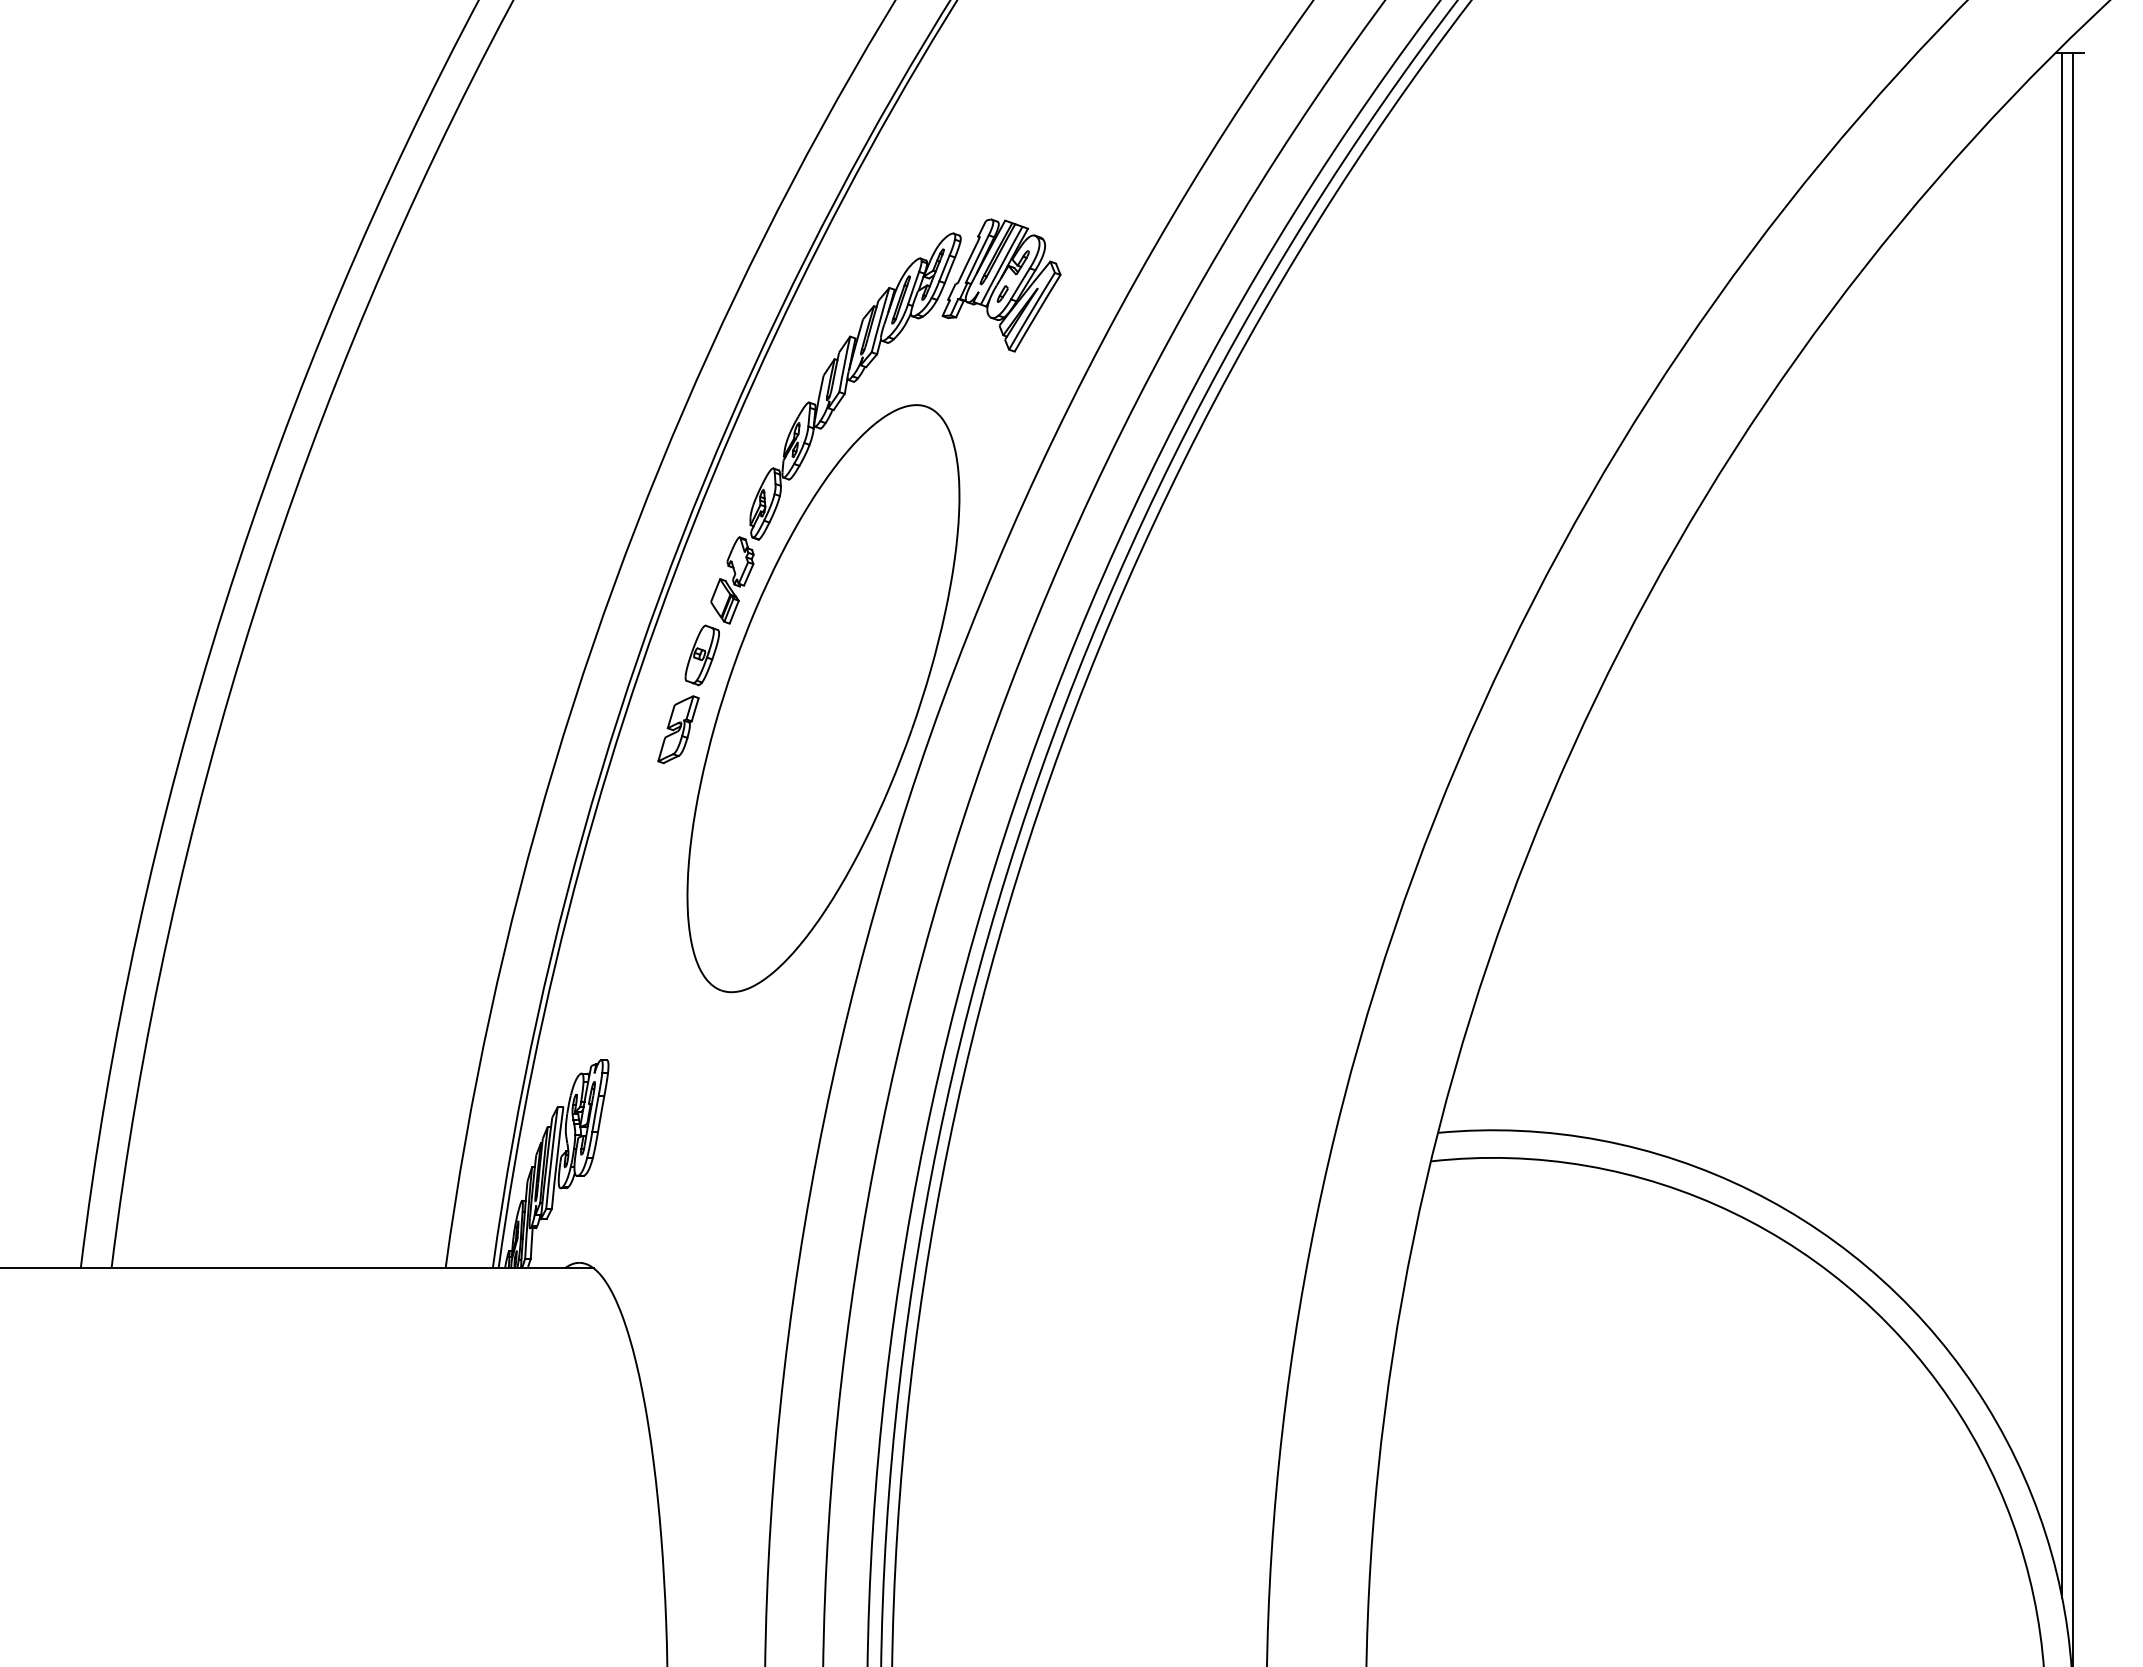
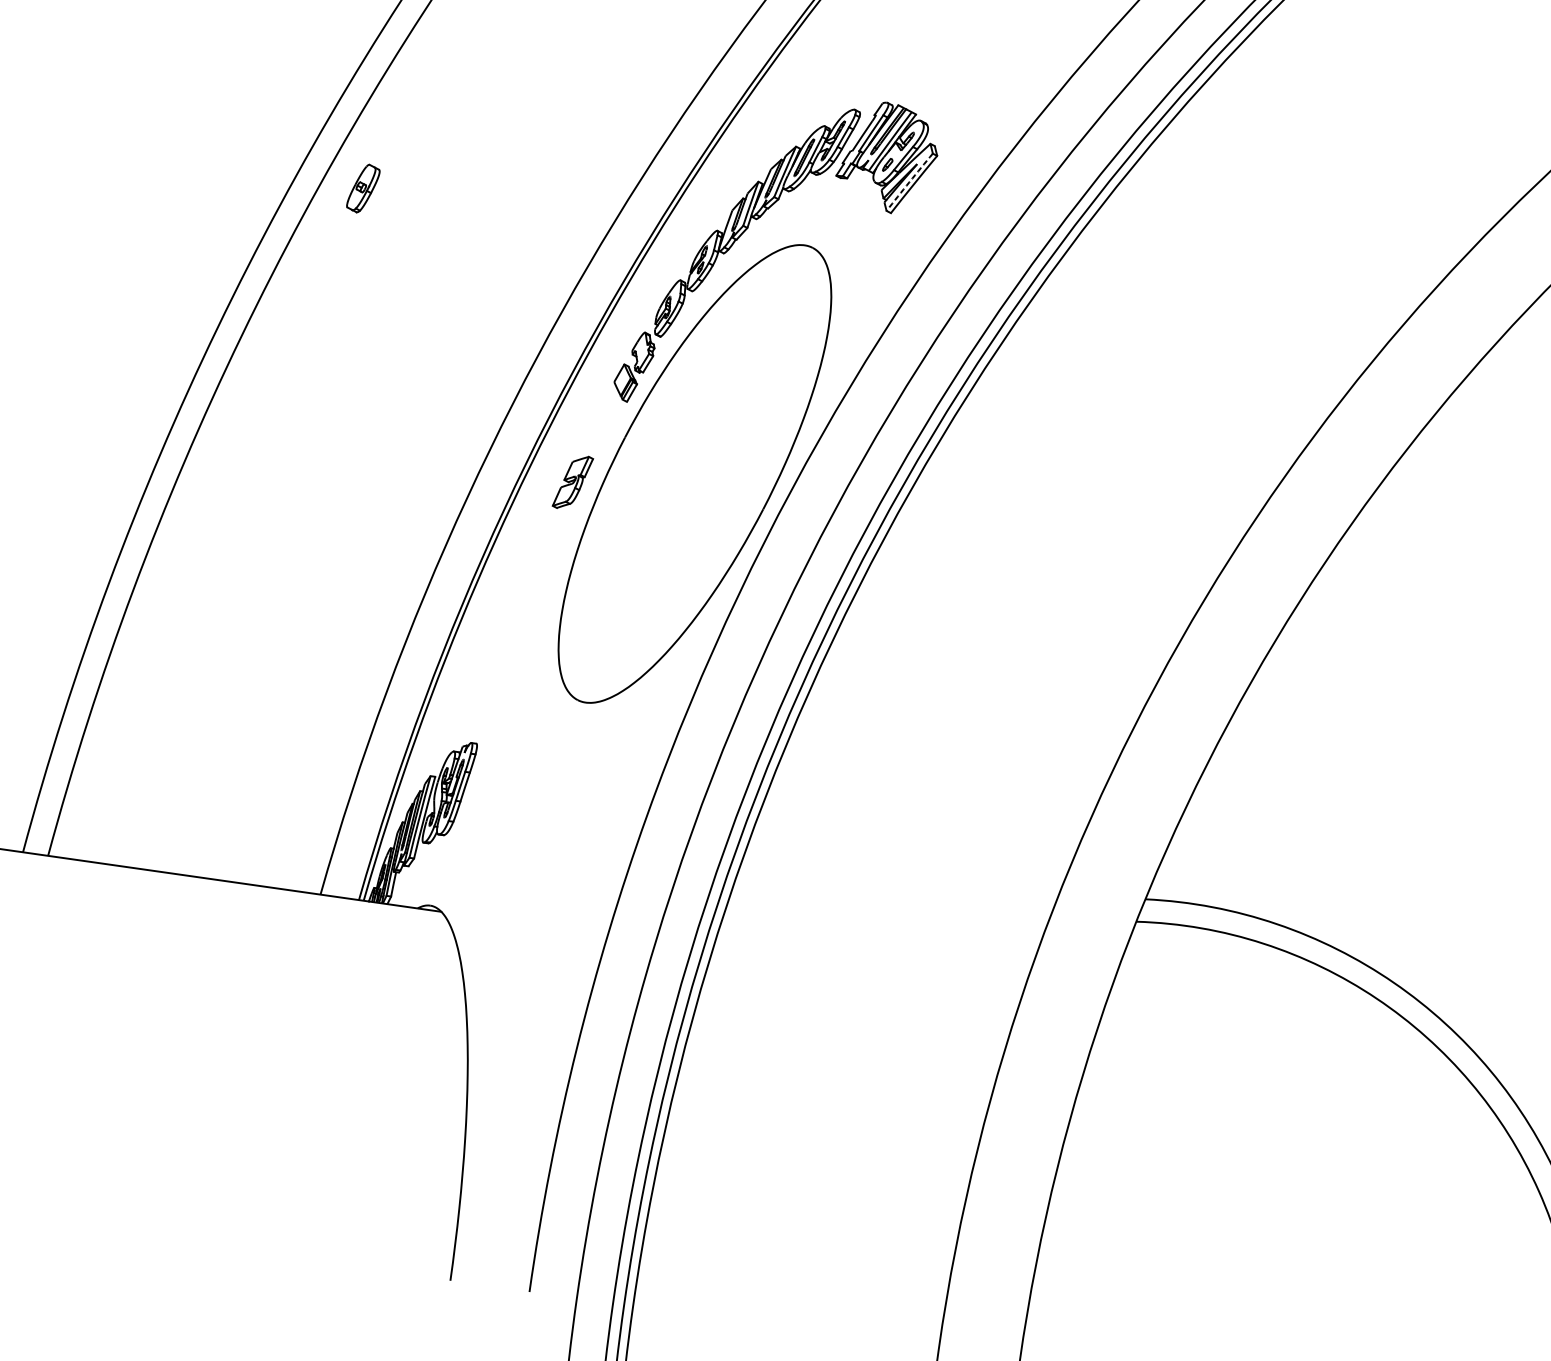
arc: (1031, 311) -> (909, 182), solid -> dashed
part: (701, 655) -> (362, 188), moved

